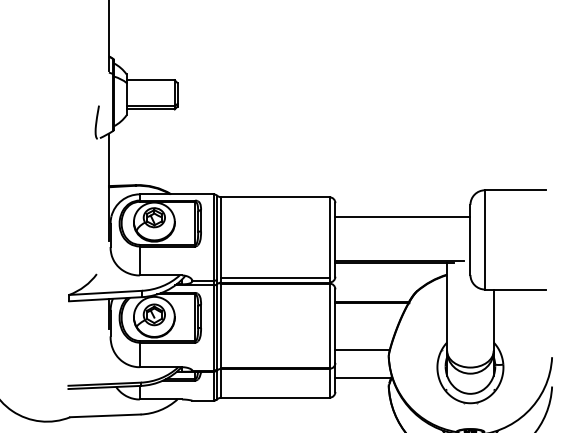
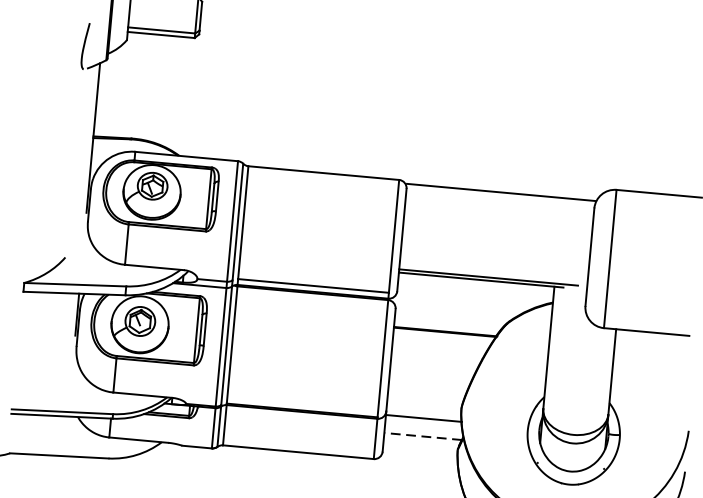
line: (402, 216) -> (500, 192), moved
line: (362, 349) -> (423, 418), moved
line: (363, 378) -> (423, 436), solid -> dashed

